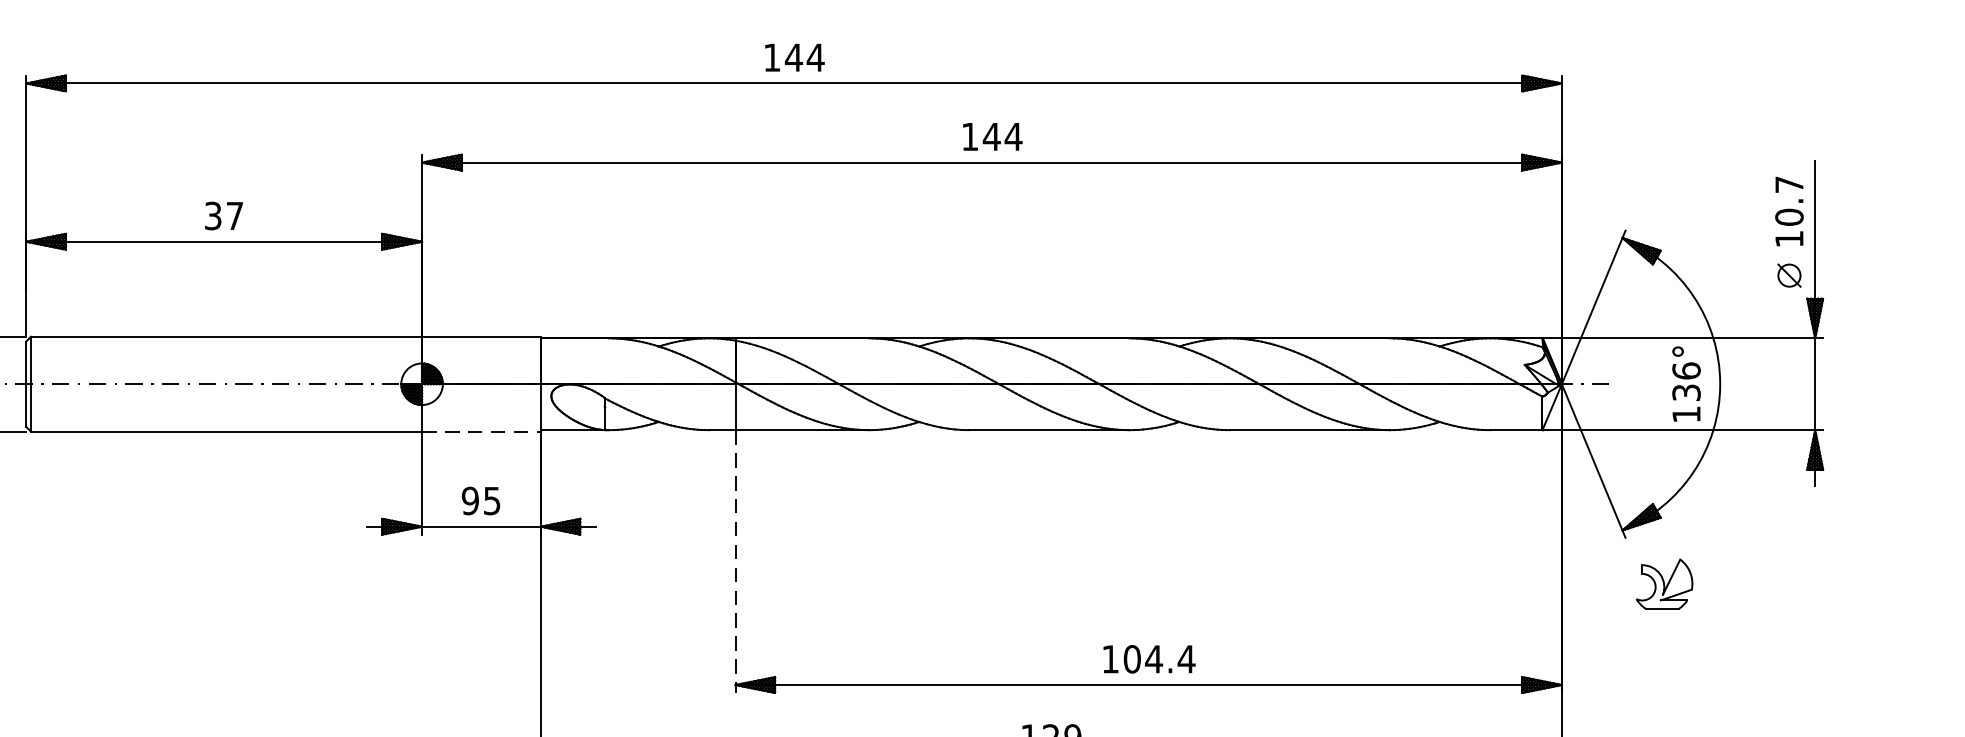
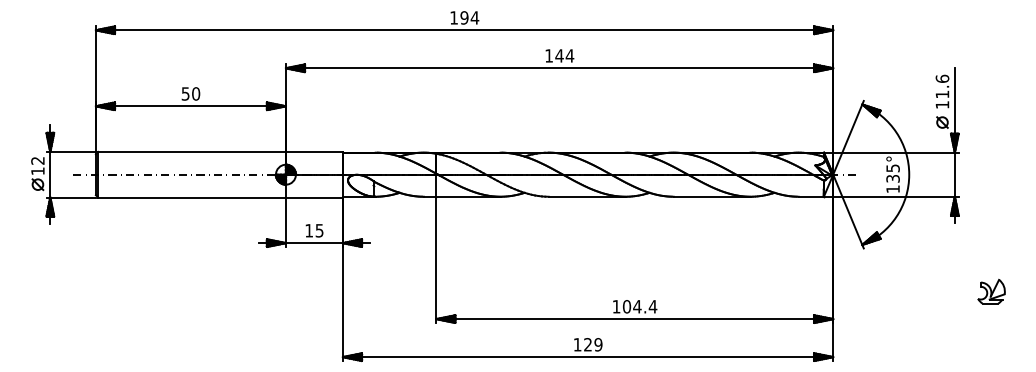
text: (793, 56) -> (464, 17), 144 -> 194
text: (1789, 200) -> (942, 86), 10.7 -> 11.6
text: (225, 215) -> (191, 93), 37 -> 50
text: (1685, 371) -> (892, 168), 136° -> 135°
line: (481, 431) -> (314, 197), dashed -> solid
text: (471, 500) -> (309, 230), 95 -> 15
line: (735, 562) -> (436, 260), dashed -> solid
part: (1664, 583) -> (991, 291), moved

